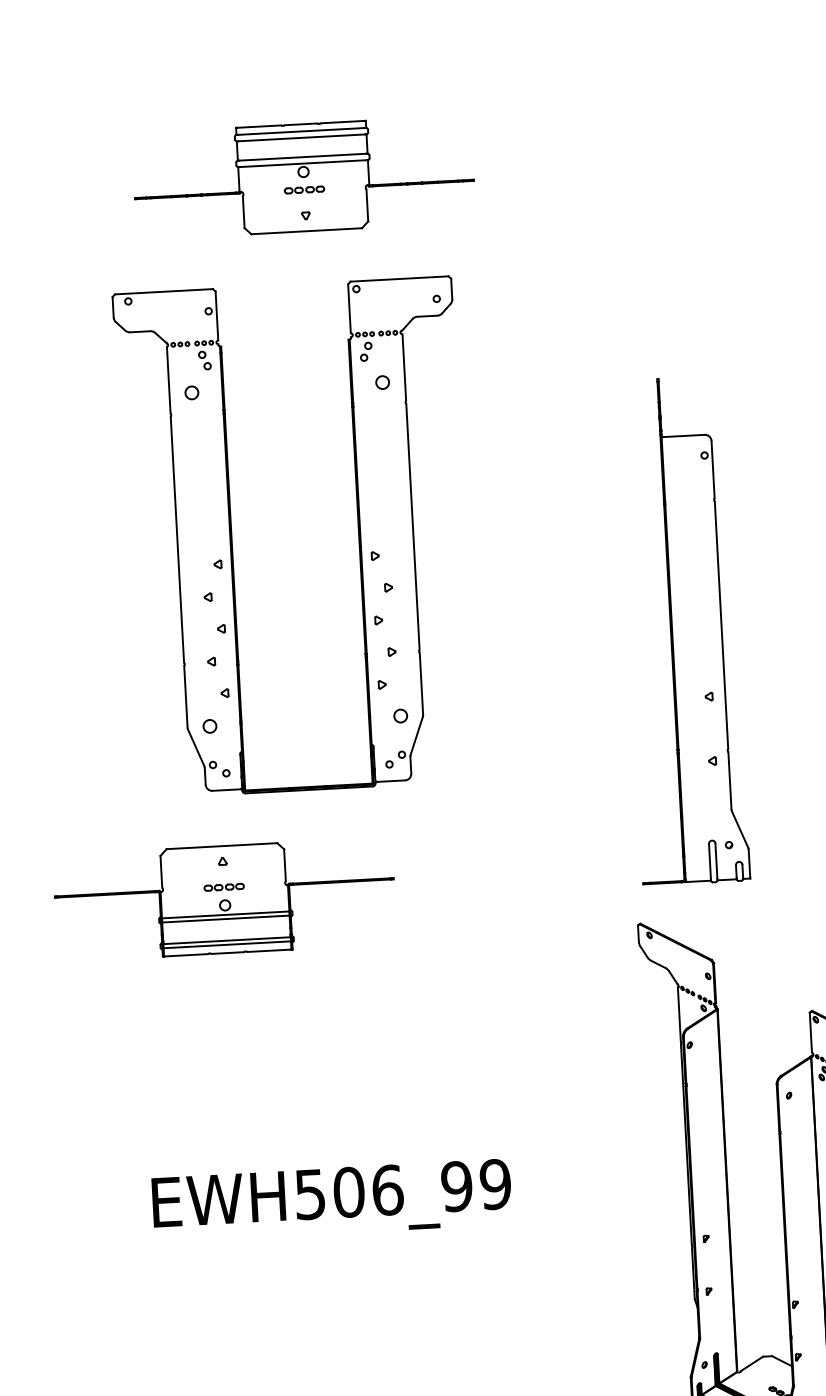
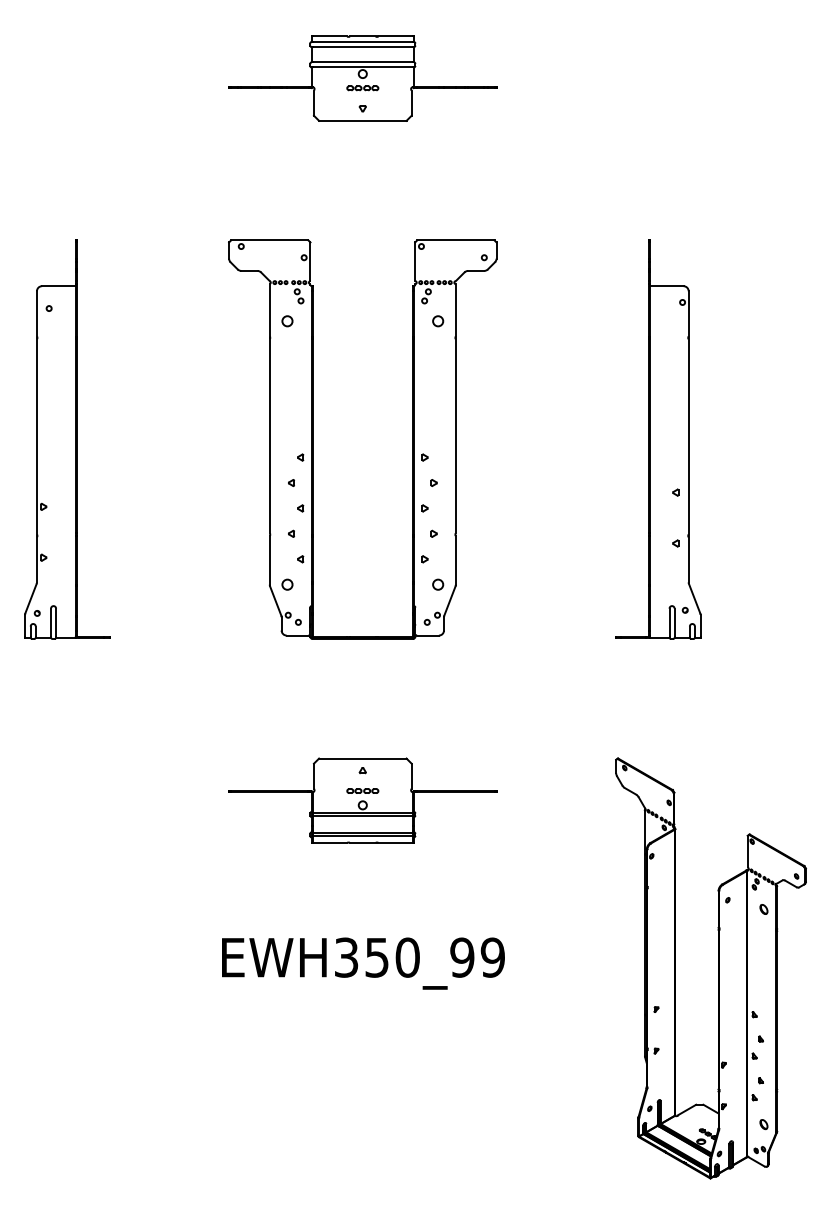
part: (303, 177) -> (362, 78), moved
part: (683, 630) -> (658, 439), moved
part: (224, 899) -> (362, 800), moved
text: (349, 1192) -> (377, 957), EWH506_99 -> EWH350_99

